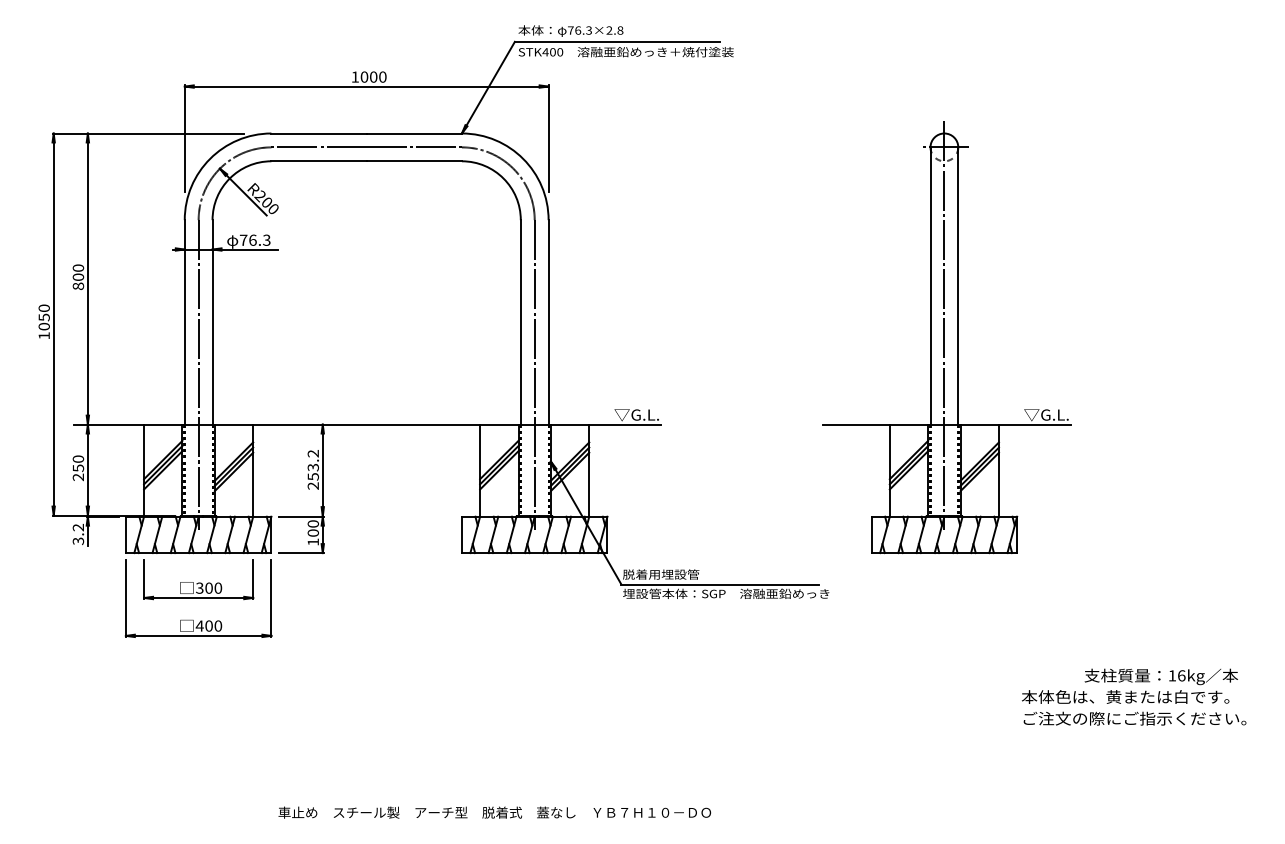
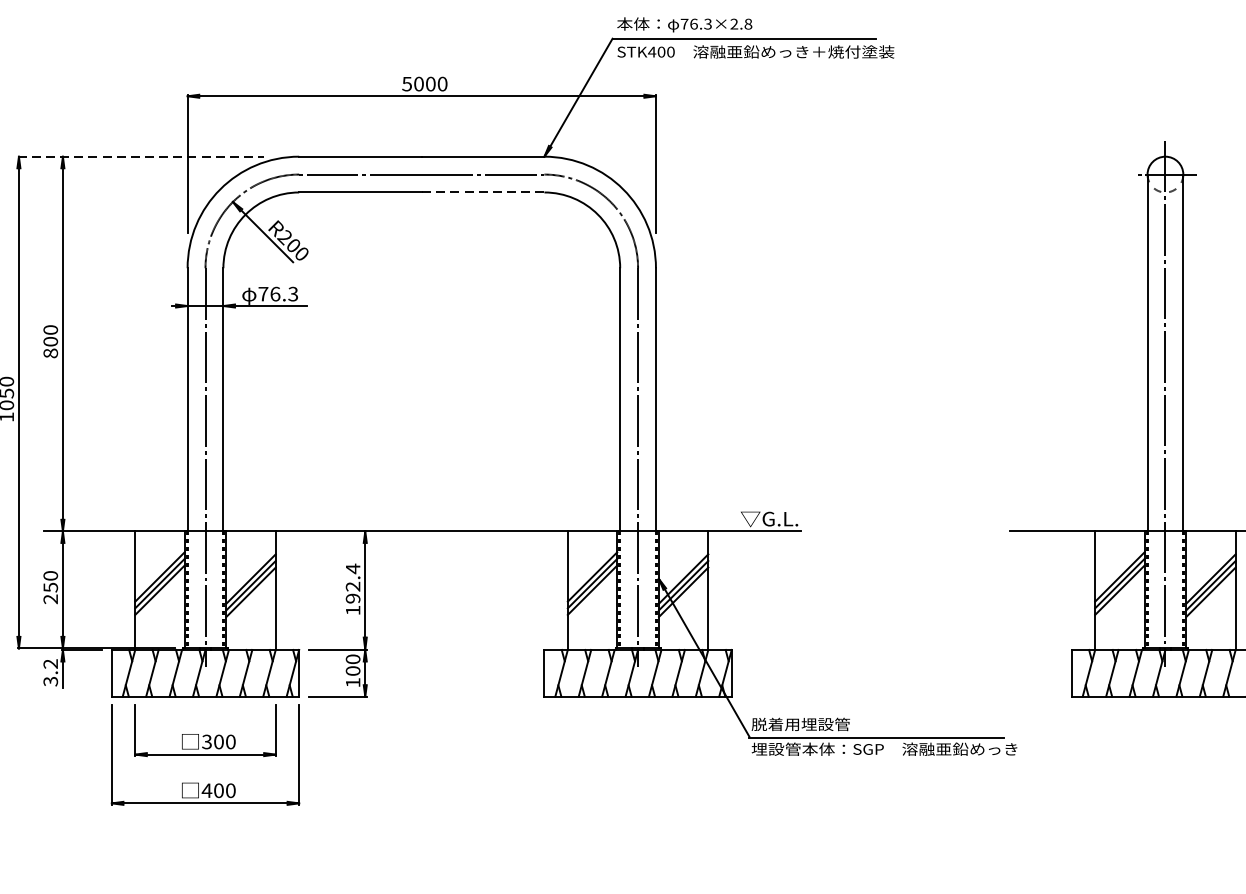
text: (354, 76) -> (406, 83), 1000 -> 5000
line: (148, 133) -> (140, 156), solid -> dashed
line: (414, 161) -> (483, 192), solid -> dashed
text: (312, 469) -> (352, 589), 253.2 -> 192.4

